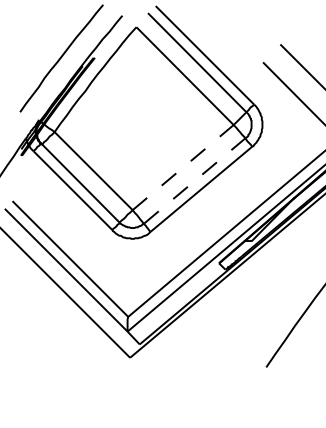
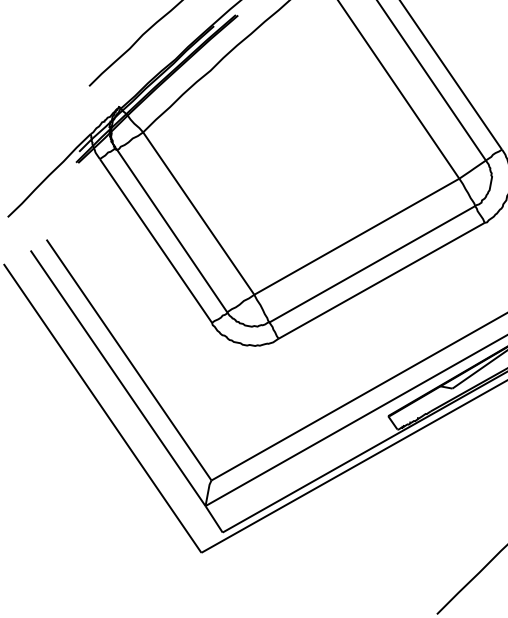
line: (183, 167) -> (357, 236), dashed -> solid
line: (195, 180) -> (374, 263), dashed -> solid

